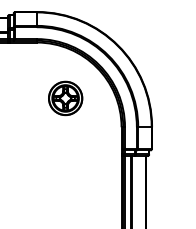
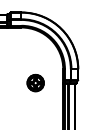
part: (65, 99) -> (35, 83), moved

